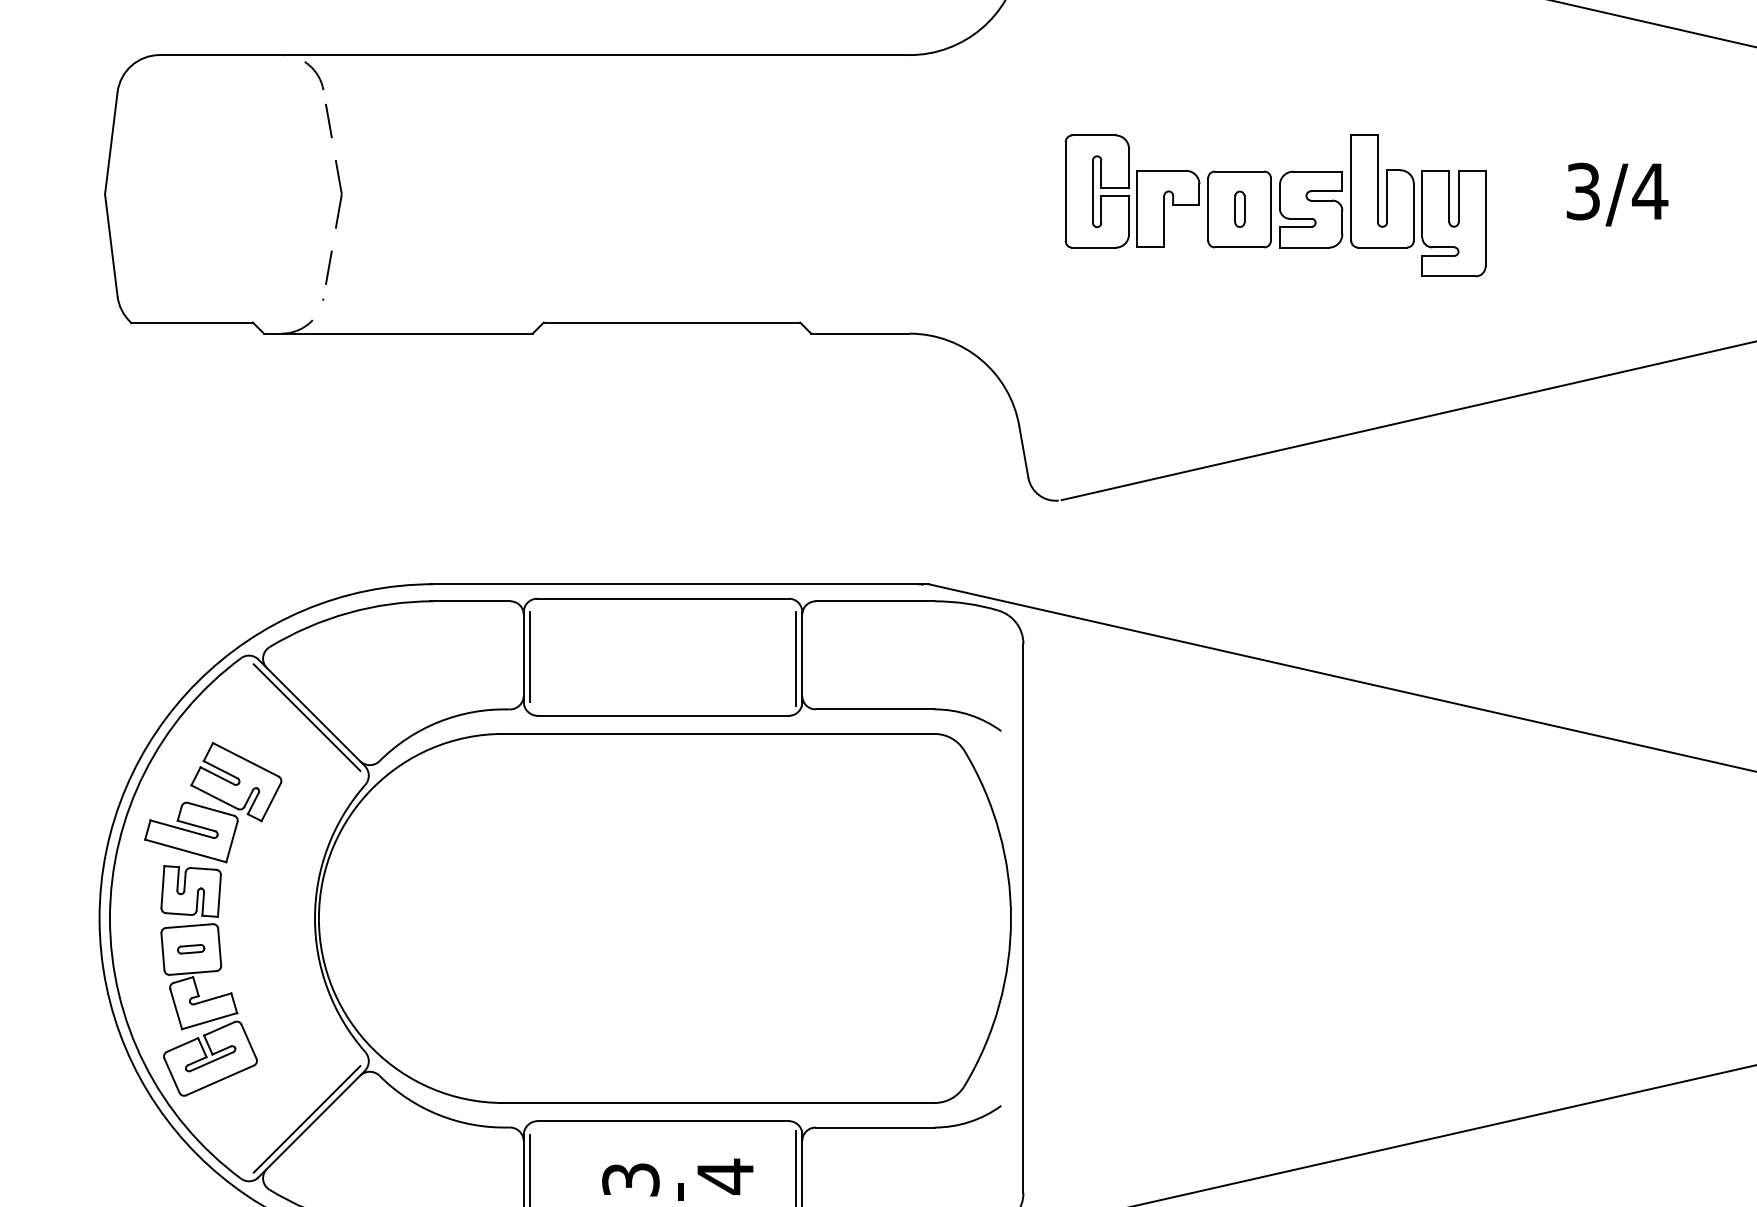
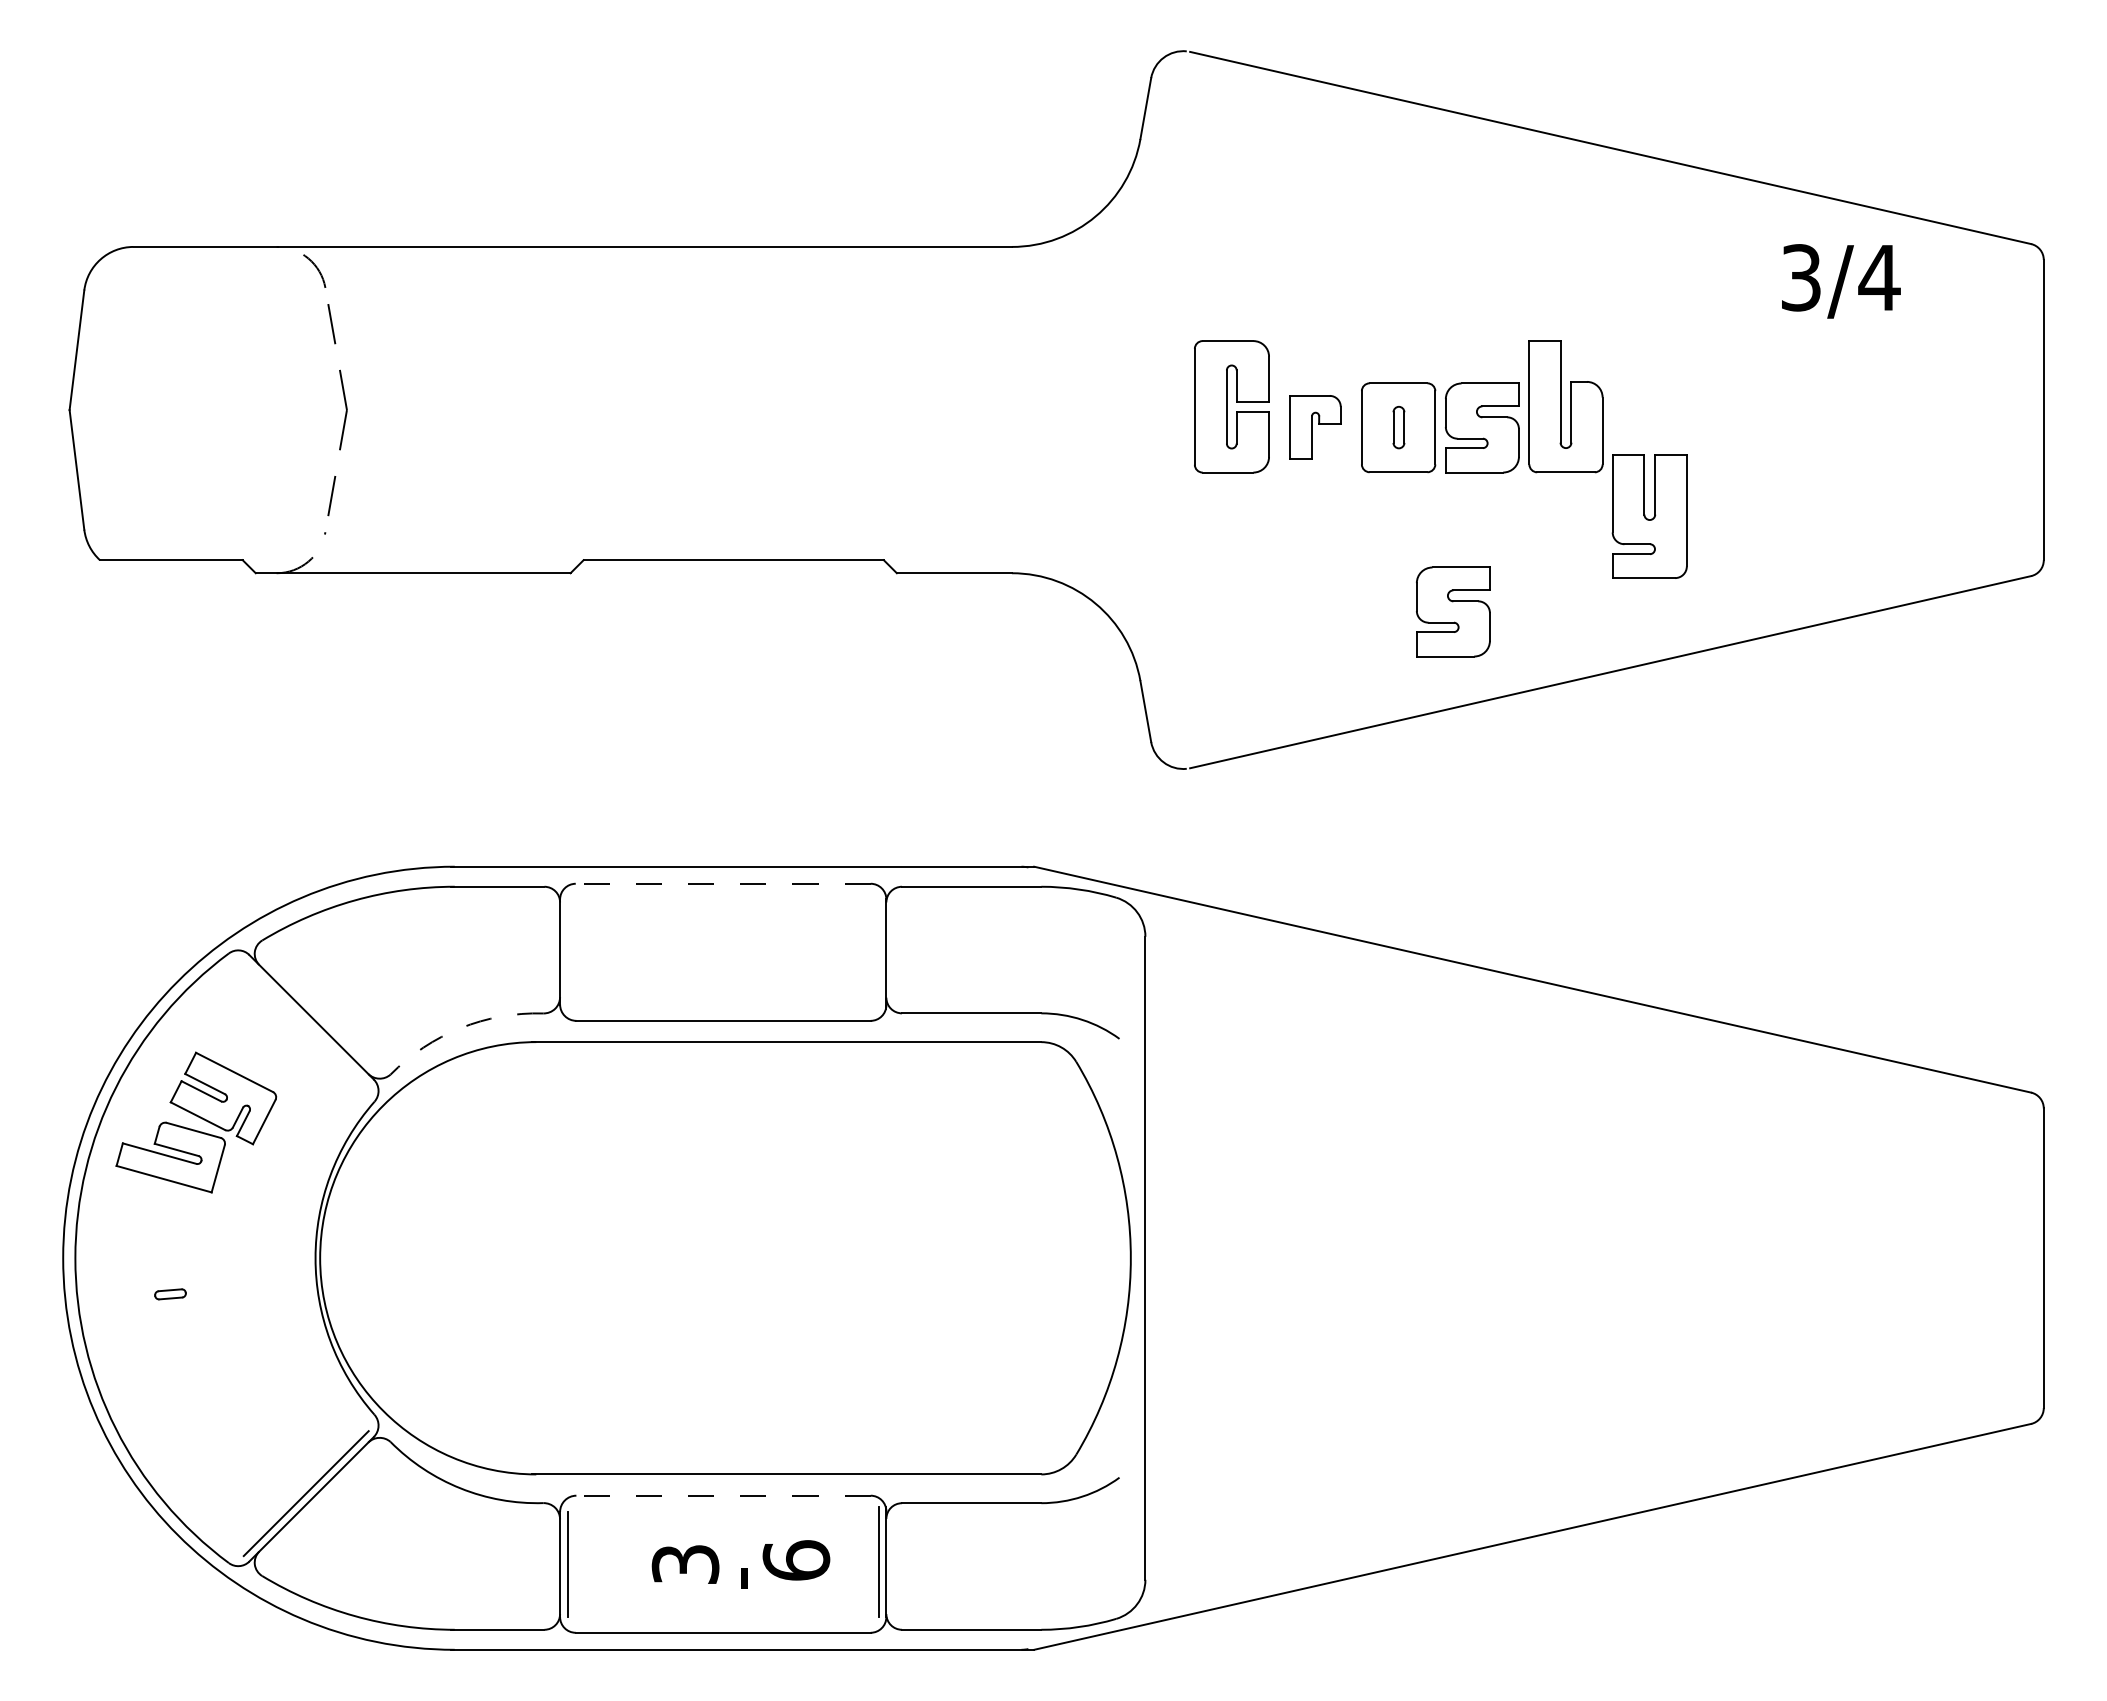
text: (1617, 194) -> (1841, 281), moved
part: (1168, 208) -> (1315, 426), size x0.7
part: (1453, 223) -> (1649, 516), moved
part: (1286, 366) -> (1453, 611), added
line: (662, 598) -> (722, 883), solid -> dashed
line: (530, 656) -> (567, 951), removed
line: (795, 659) -> (878, 954), removed
line: (306, 717) -> (305, 1022), removed
arc: (438, 722) -> (460, 1028), solid -> dashed
part: (209, 972) -> (191, 1321), removed
line: (663, 1120) -> (723, 1495), solid -> dashed
text: (725, 1176) -> (796, 1560), 4 -> 6

